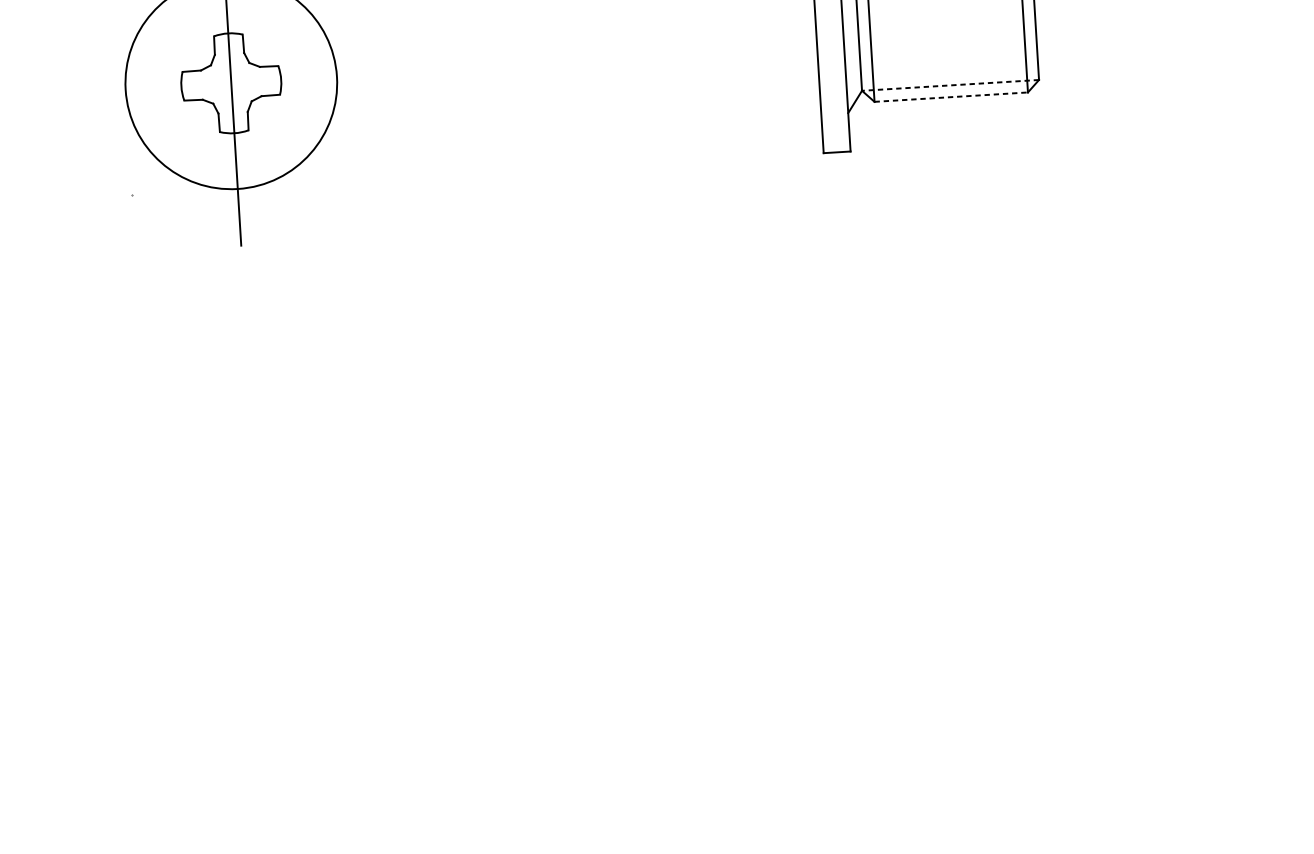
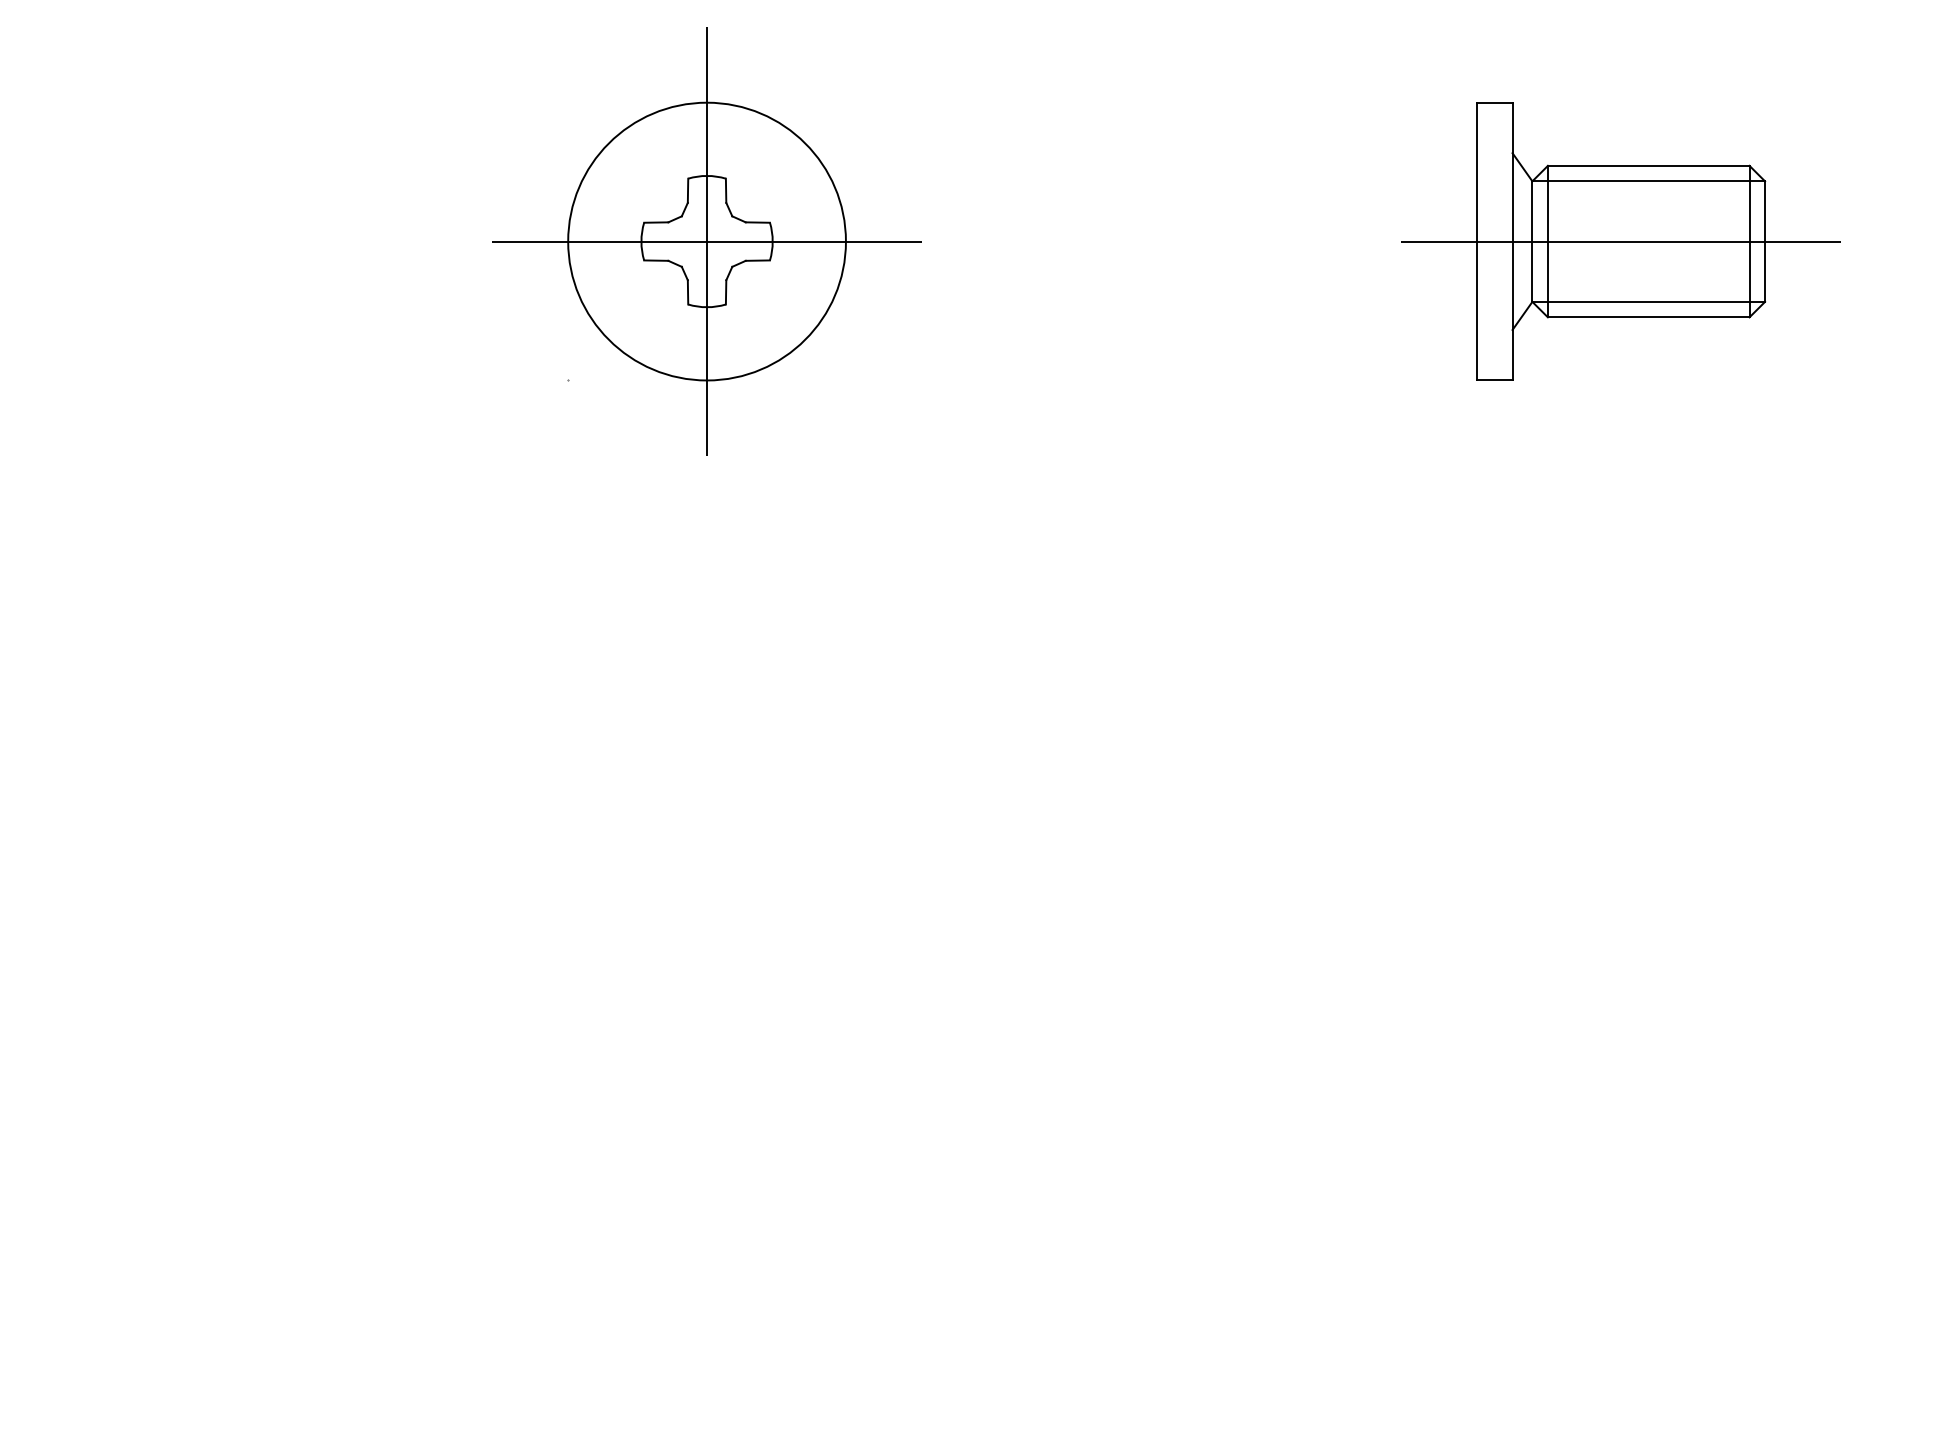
line: (926, 40) -> (1620, 241), added
line: (230, 83) -> (706, 241), added
line: (950, 85) -> (1648, 301), dashed -> solid
line: (951, 97) -> (1648, 317), dashed -> solid

